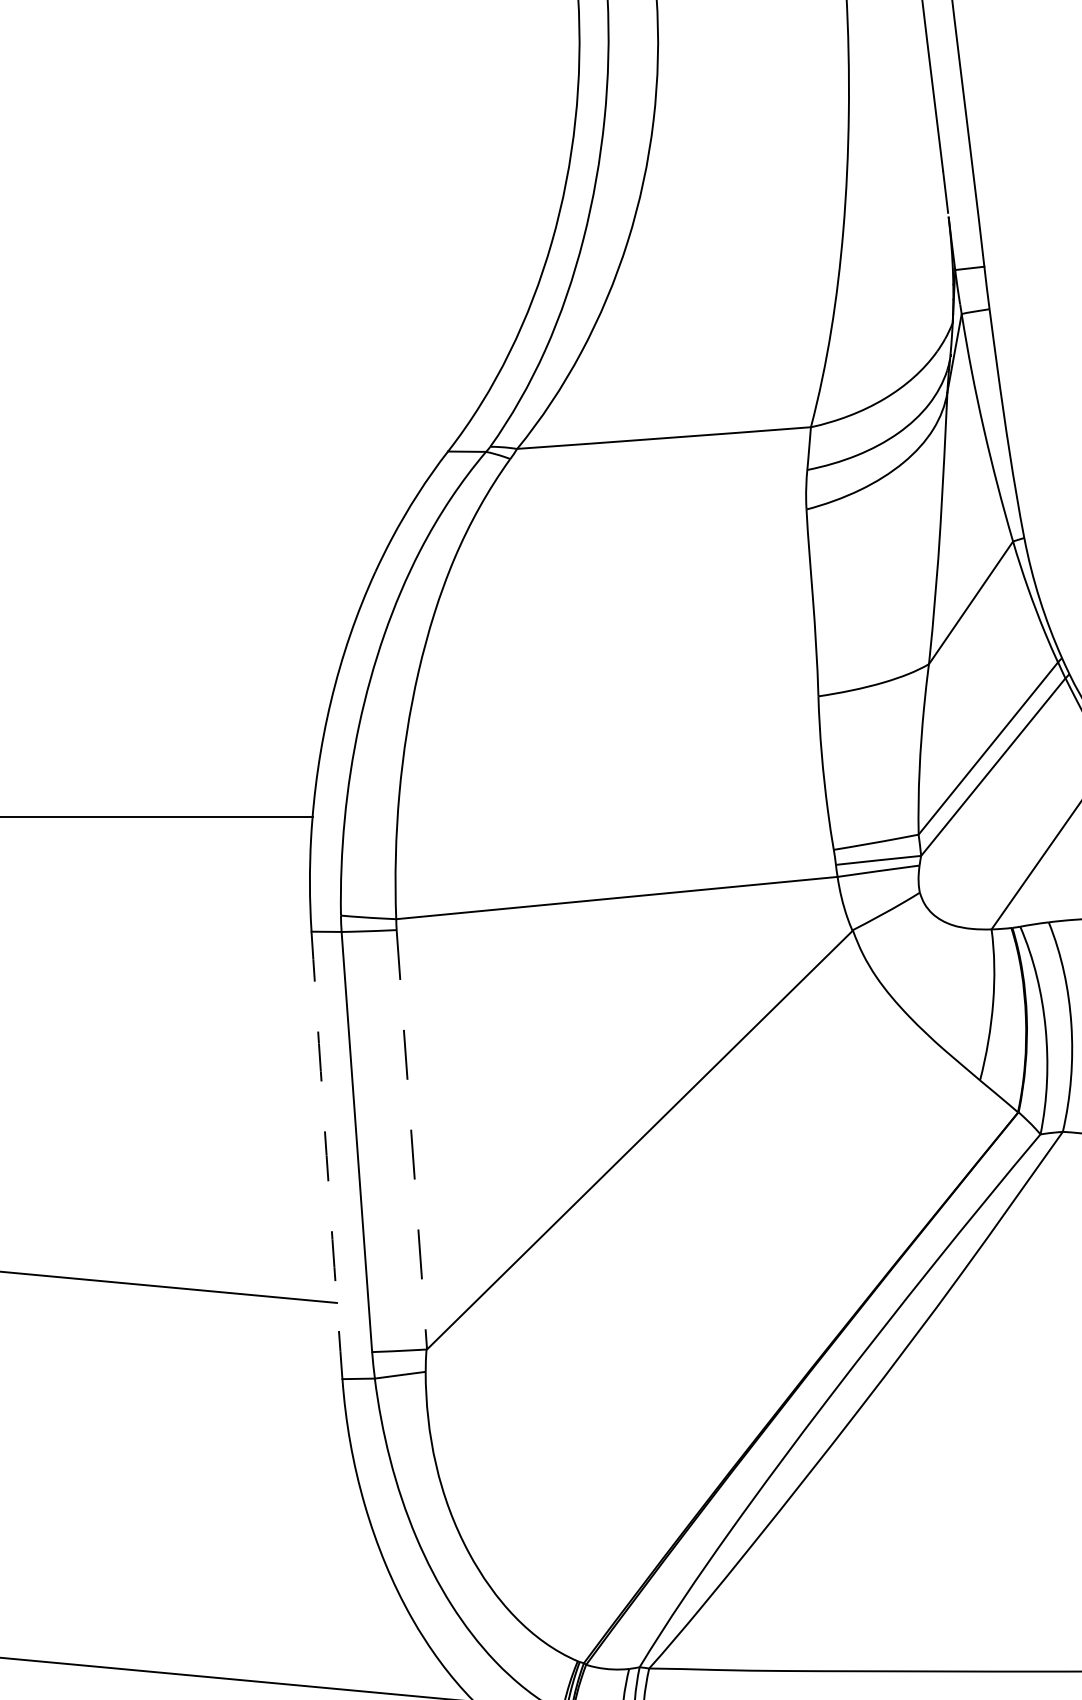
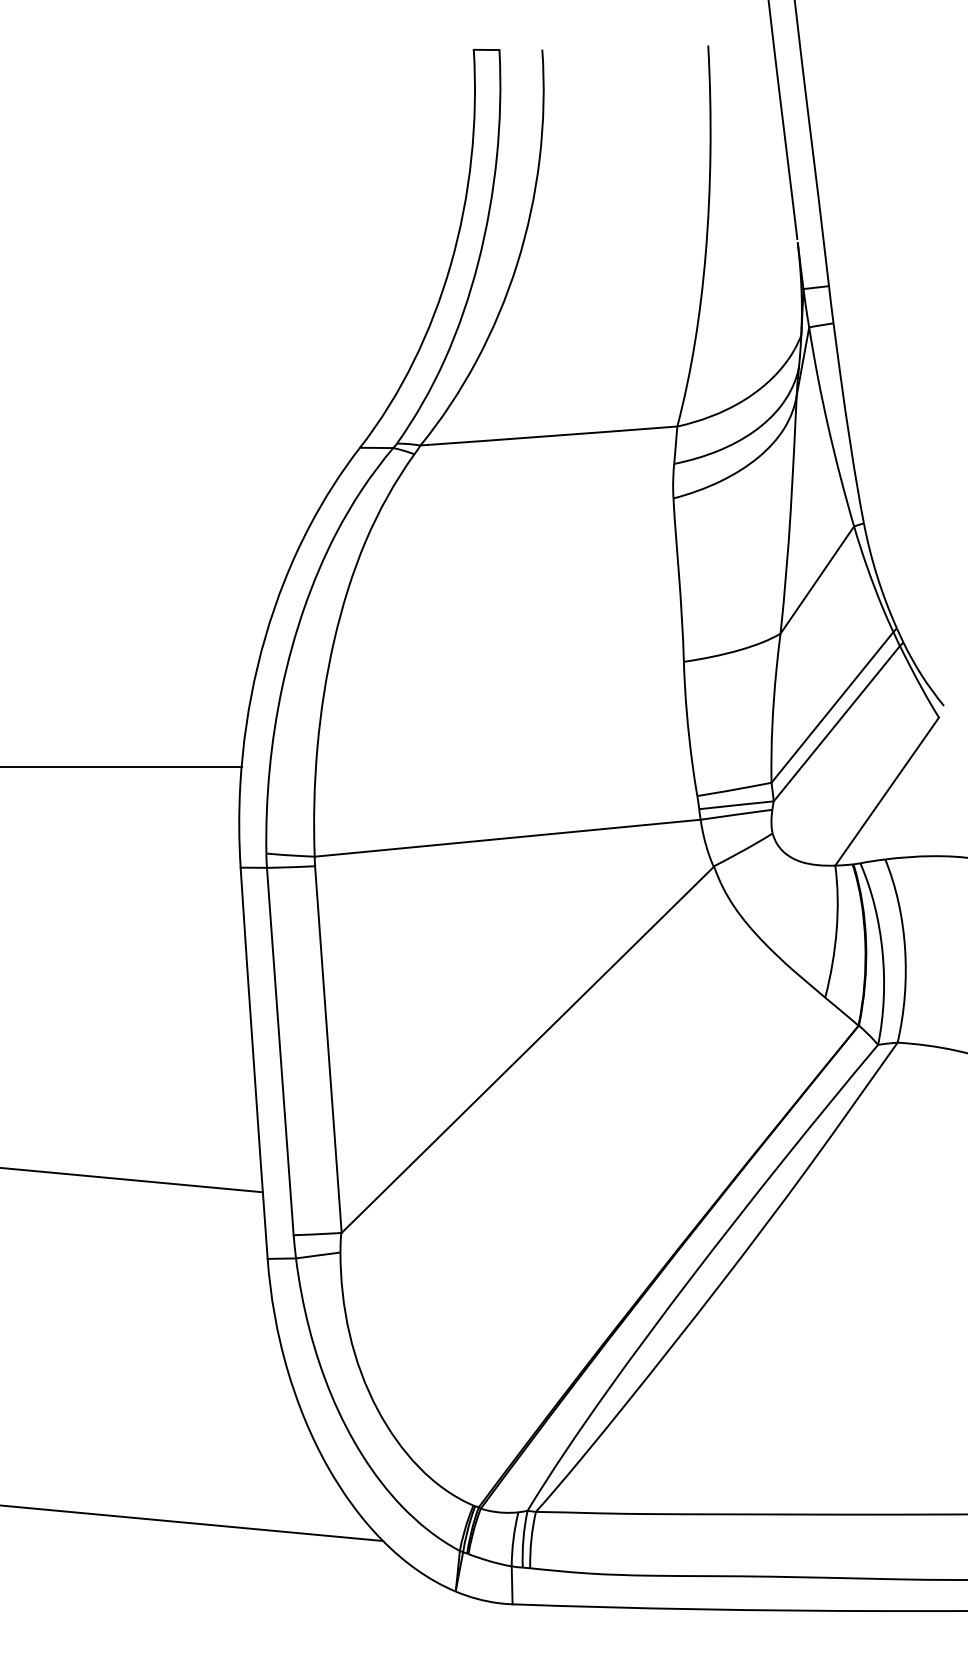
line: (412, 1139) -> (328, 1049), dashed -> solid
arc: (326, 1155) -> (253, 1063), dashed -> solid

